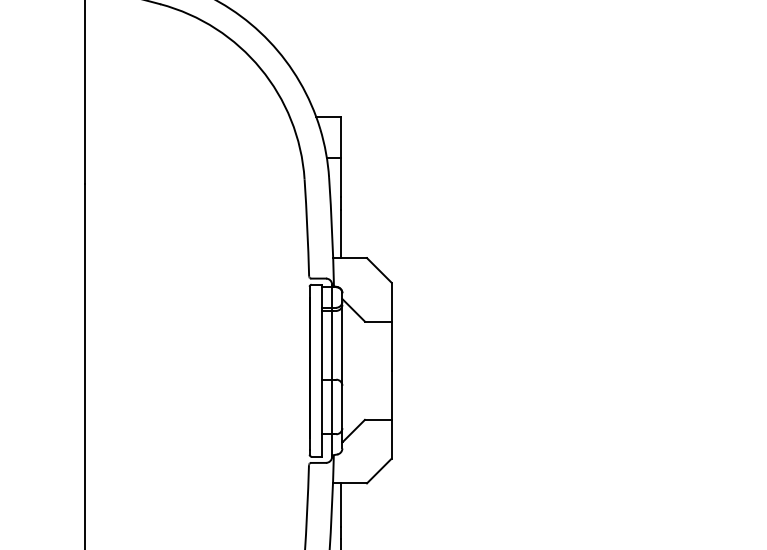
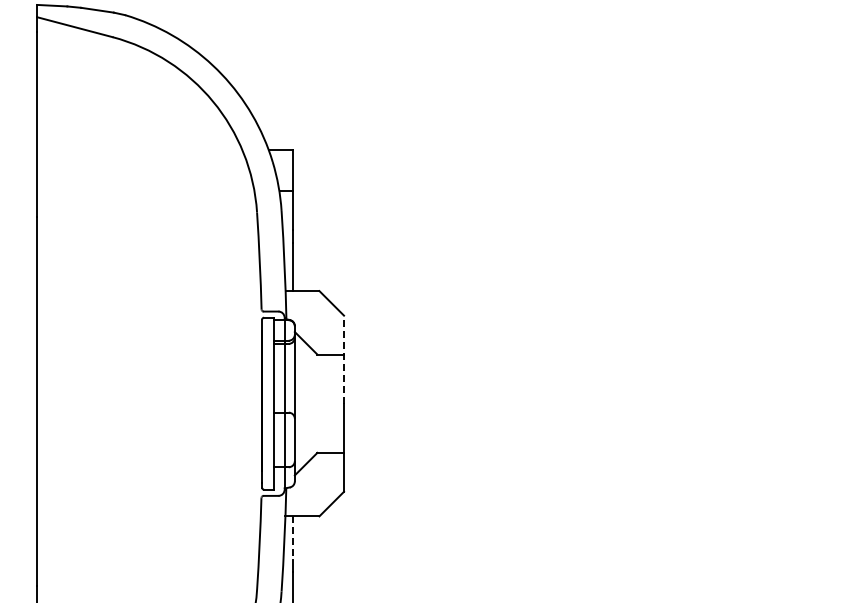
line: (392, 326) -> (344, 359), solid -> dashed
line: (341, 505) -> (293, 538), solid -> dashed

